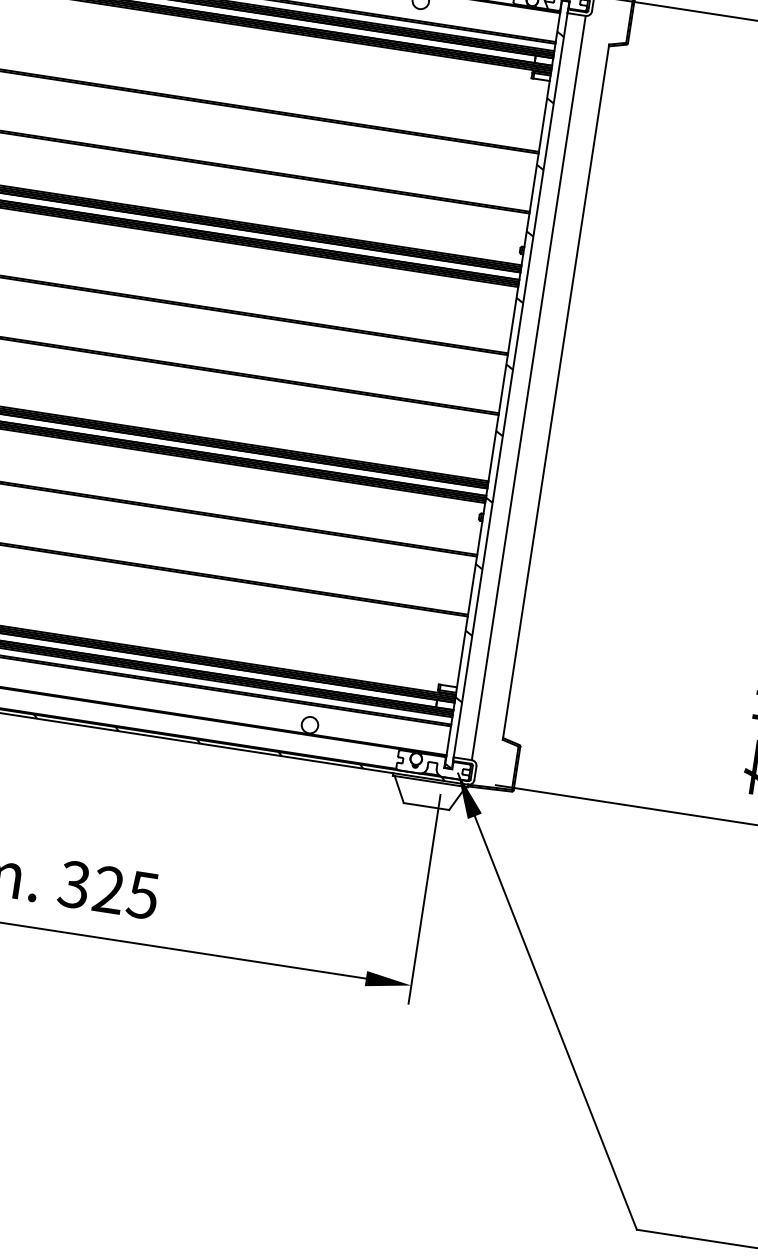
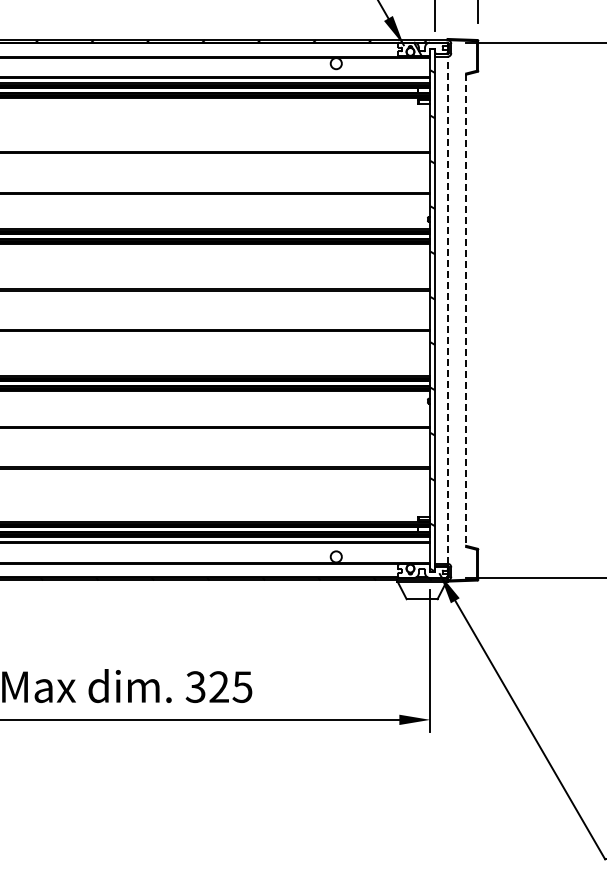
line: (528, 386) -> (447, 309), solid -> dashed
line: (556, 392) -> (466, 310), solid -> dashed

